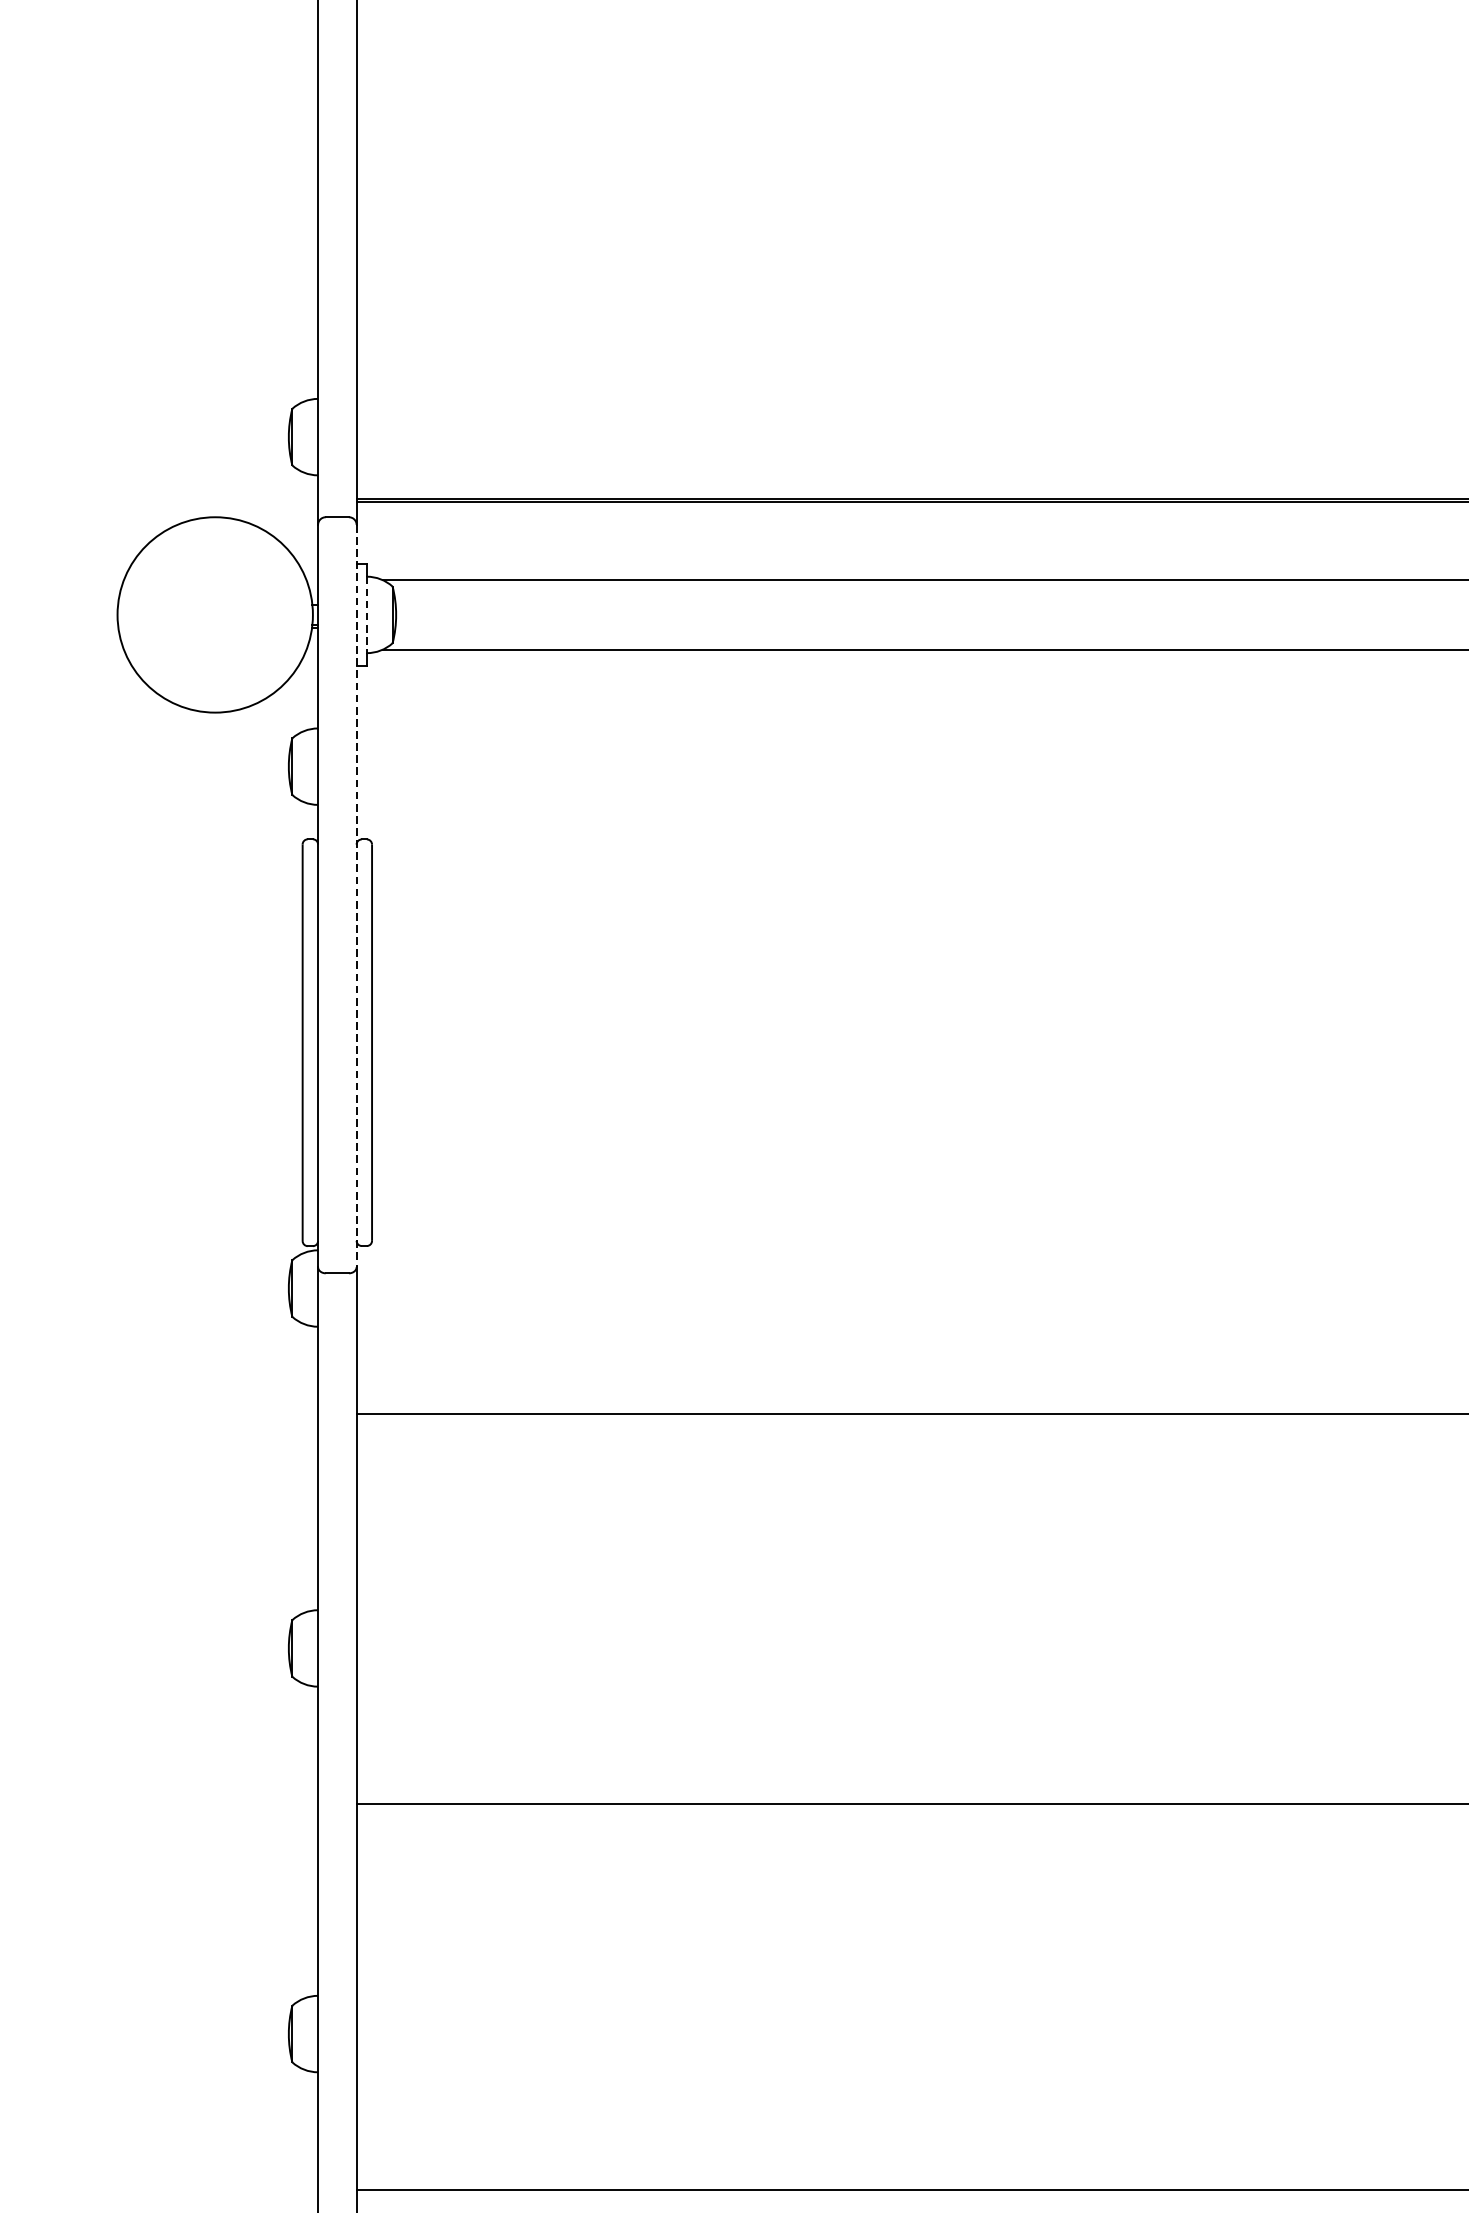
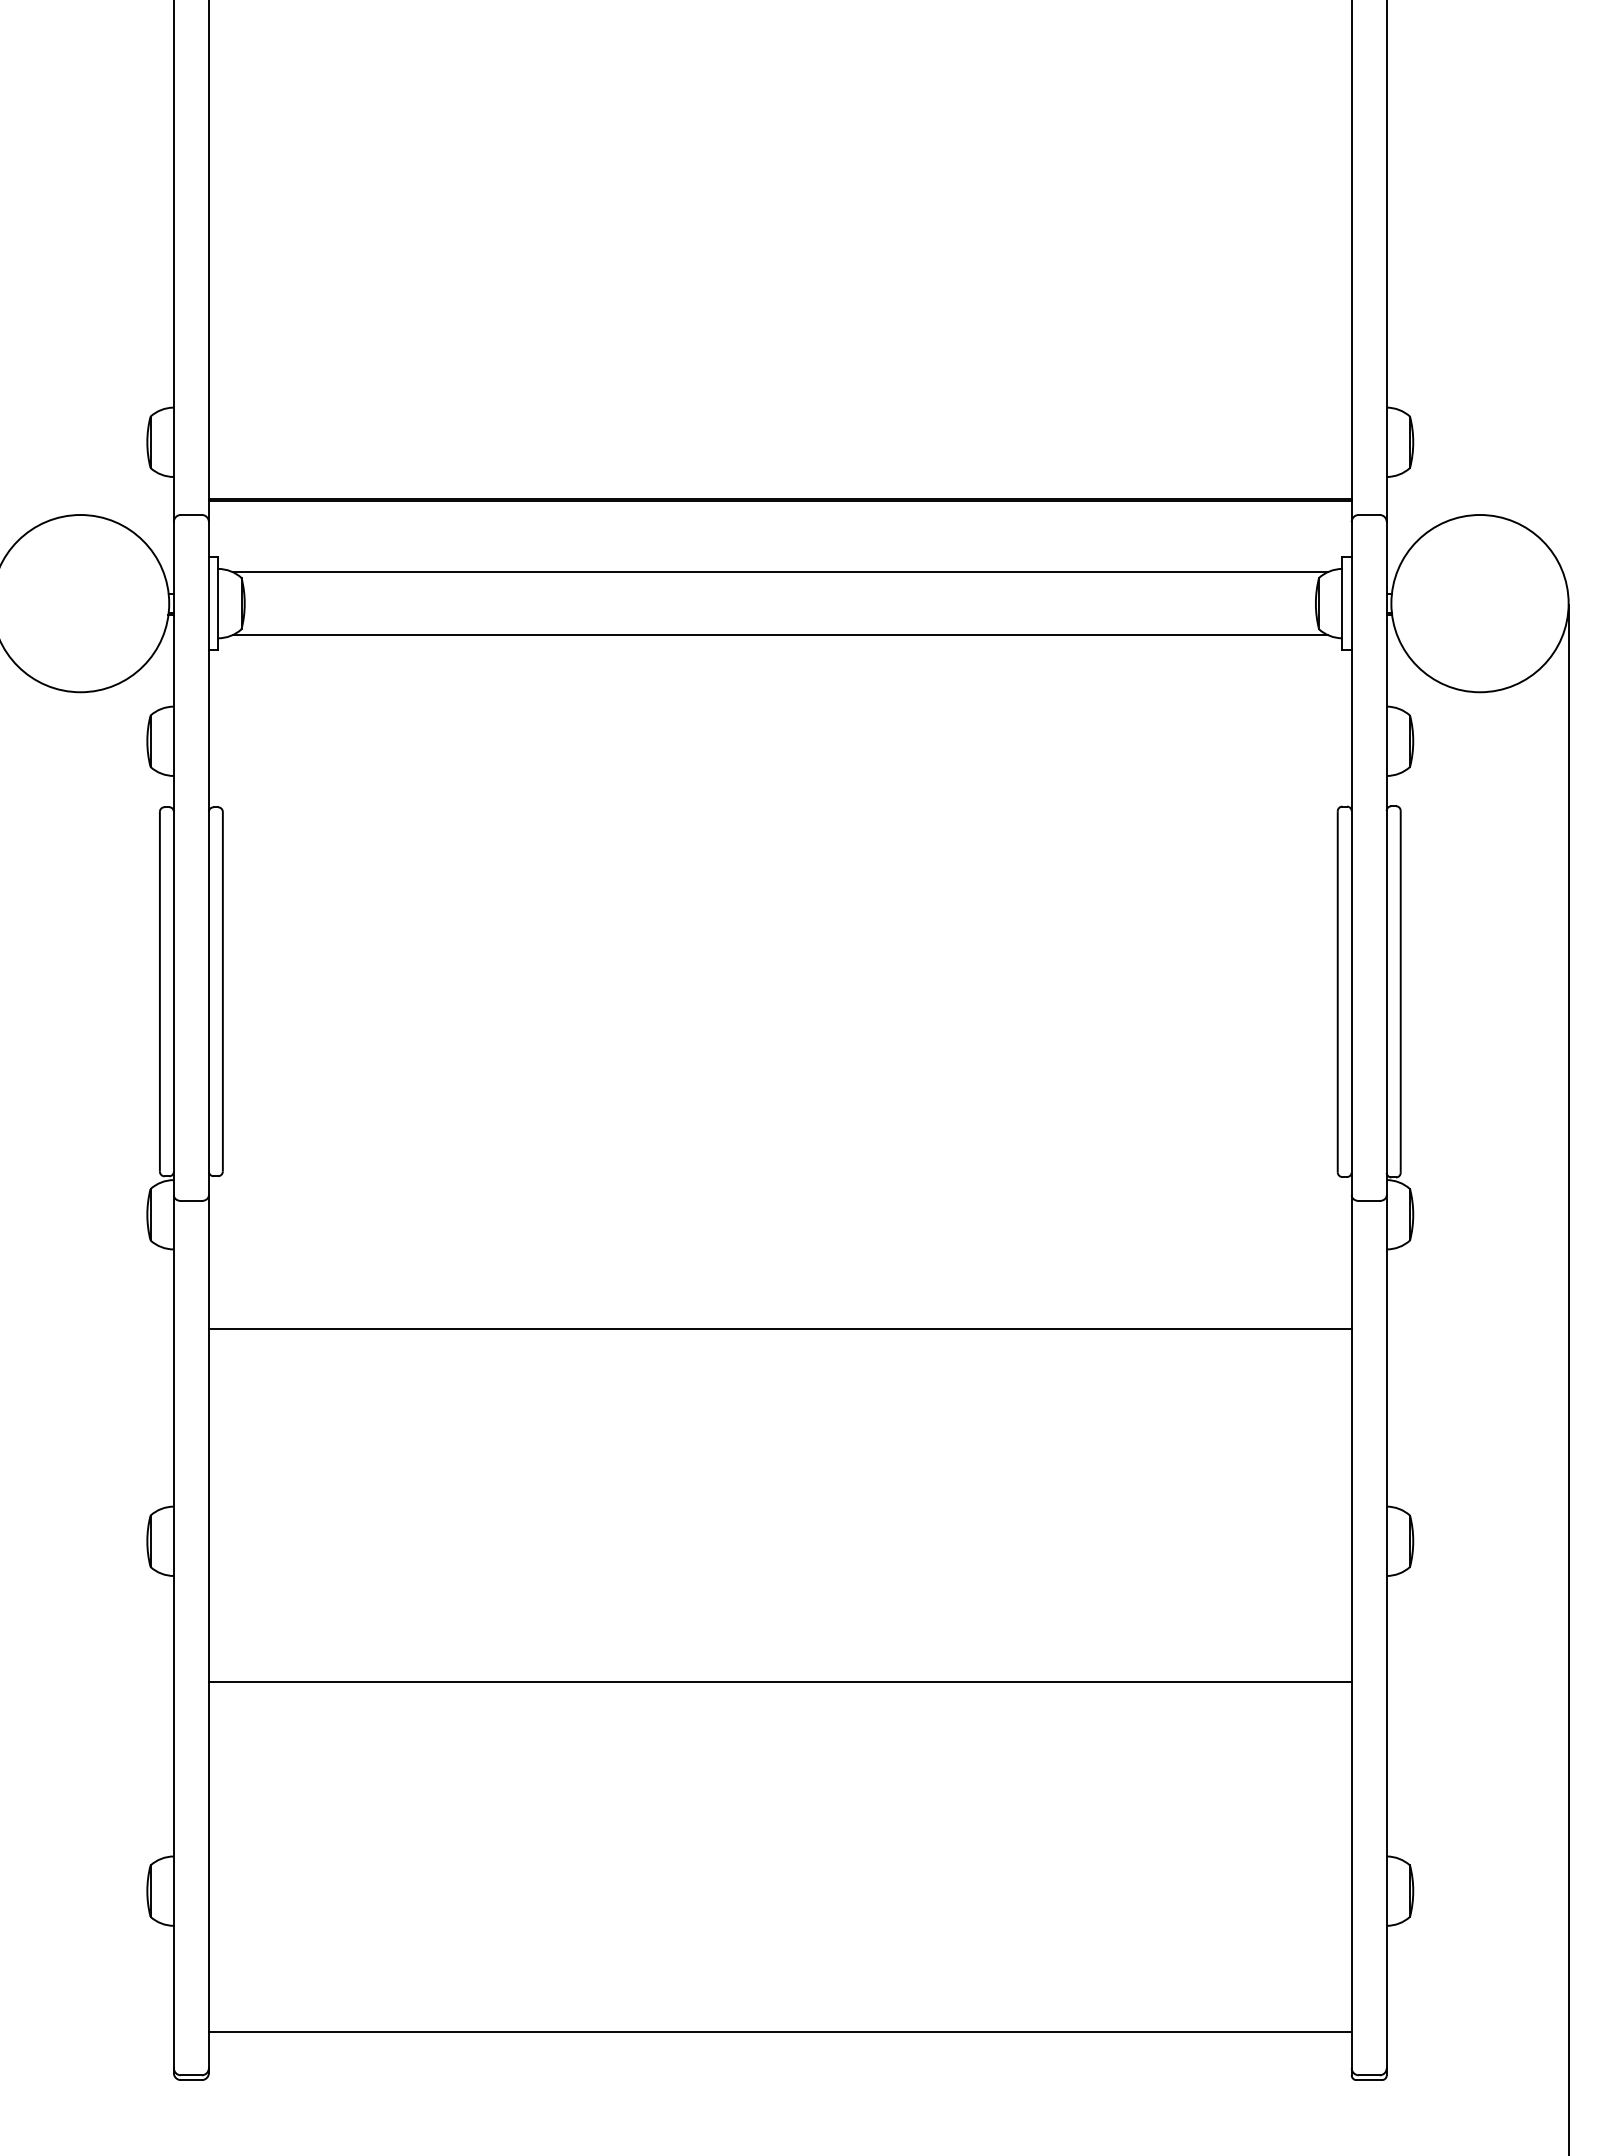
line: (367, 614) -> (218, 603), dashed -> solid
line: (356, 895) -> (208, 858), dashed -> solid

